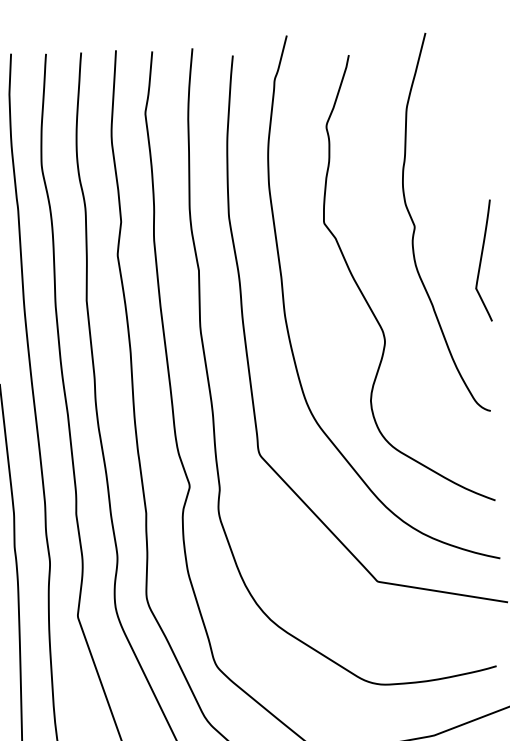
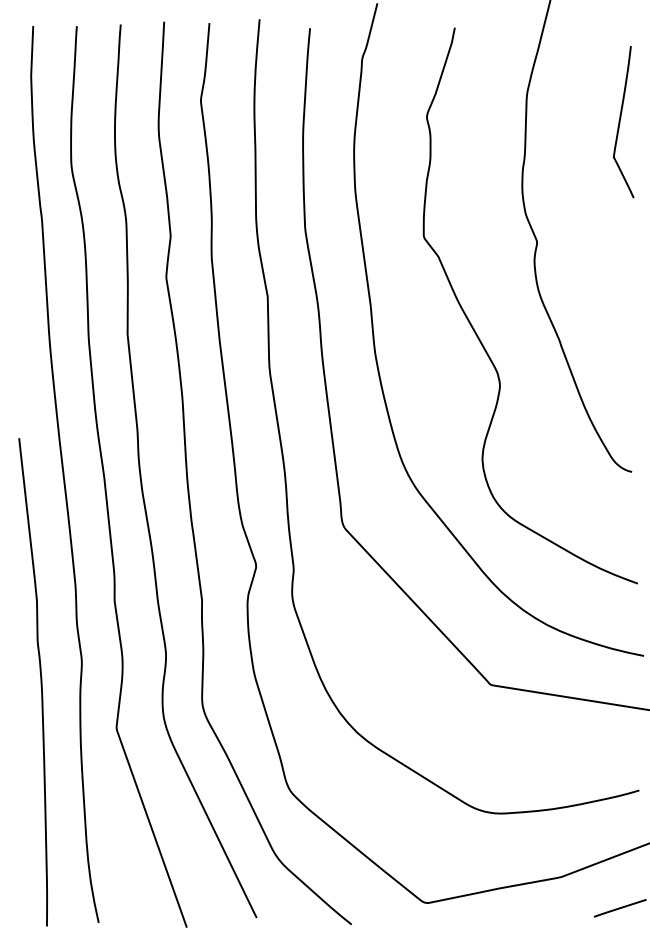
curve: (481, 260) -> (620, 122), moved

